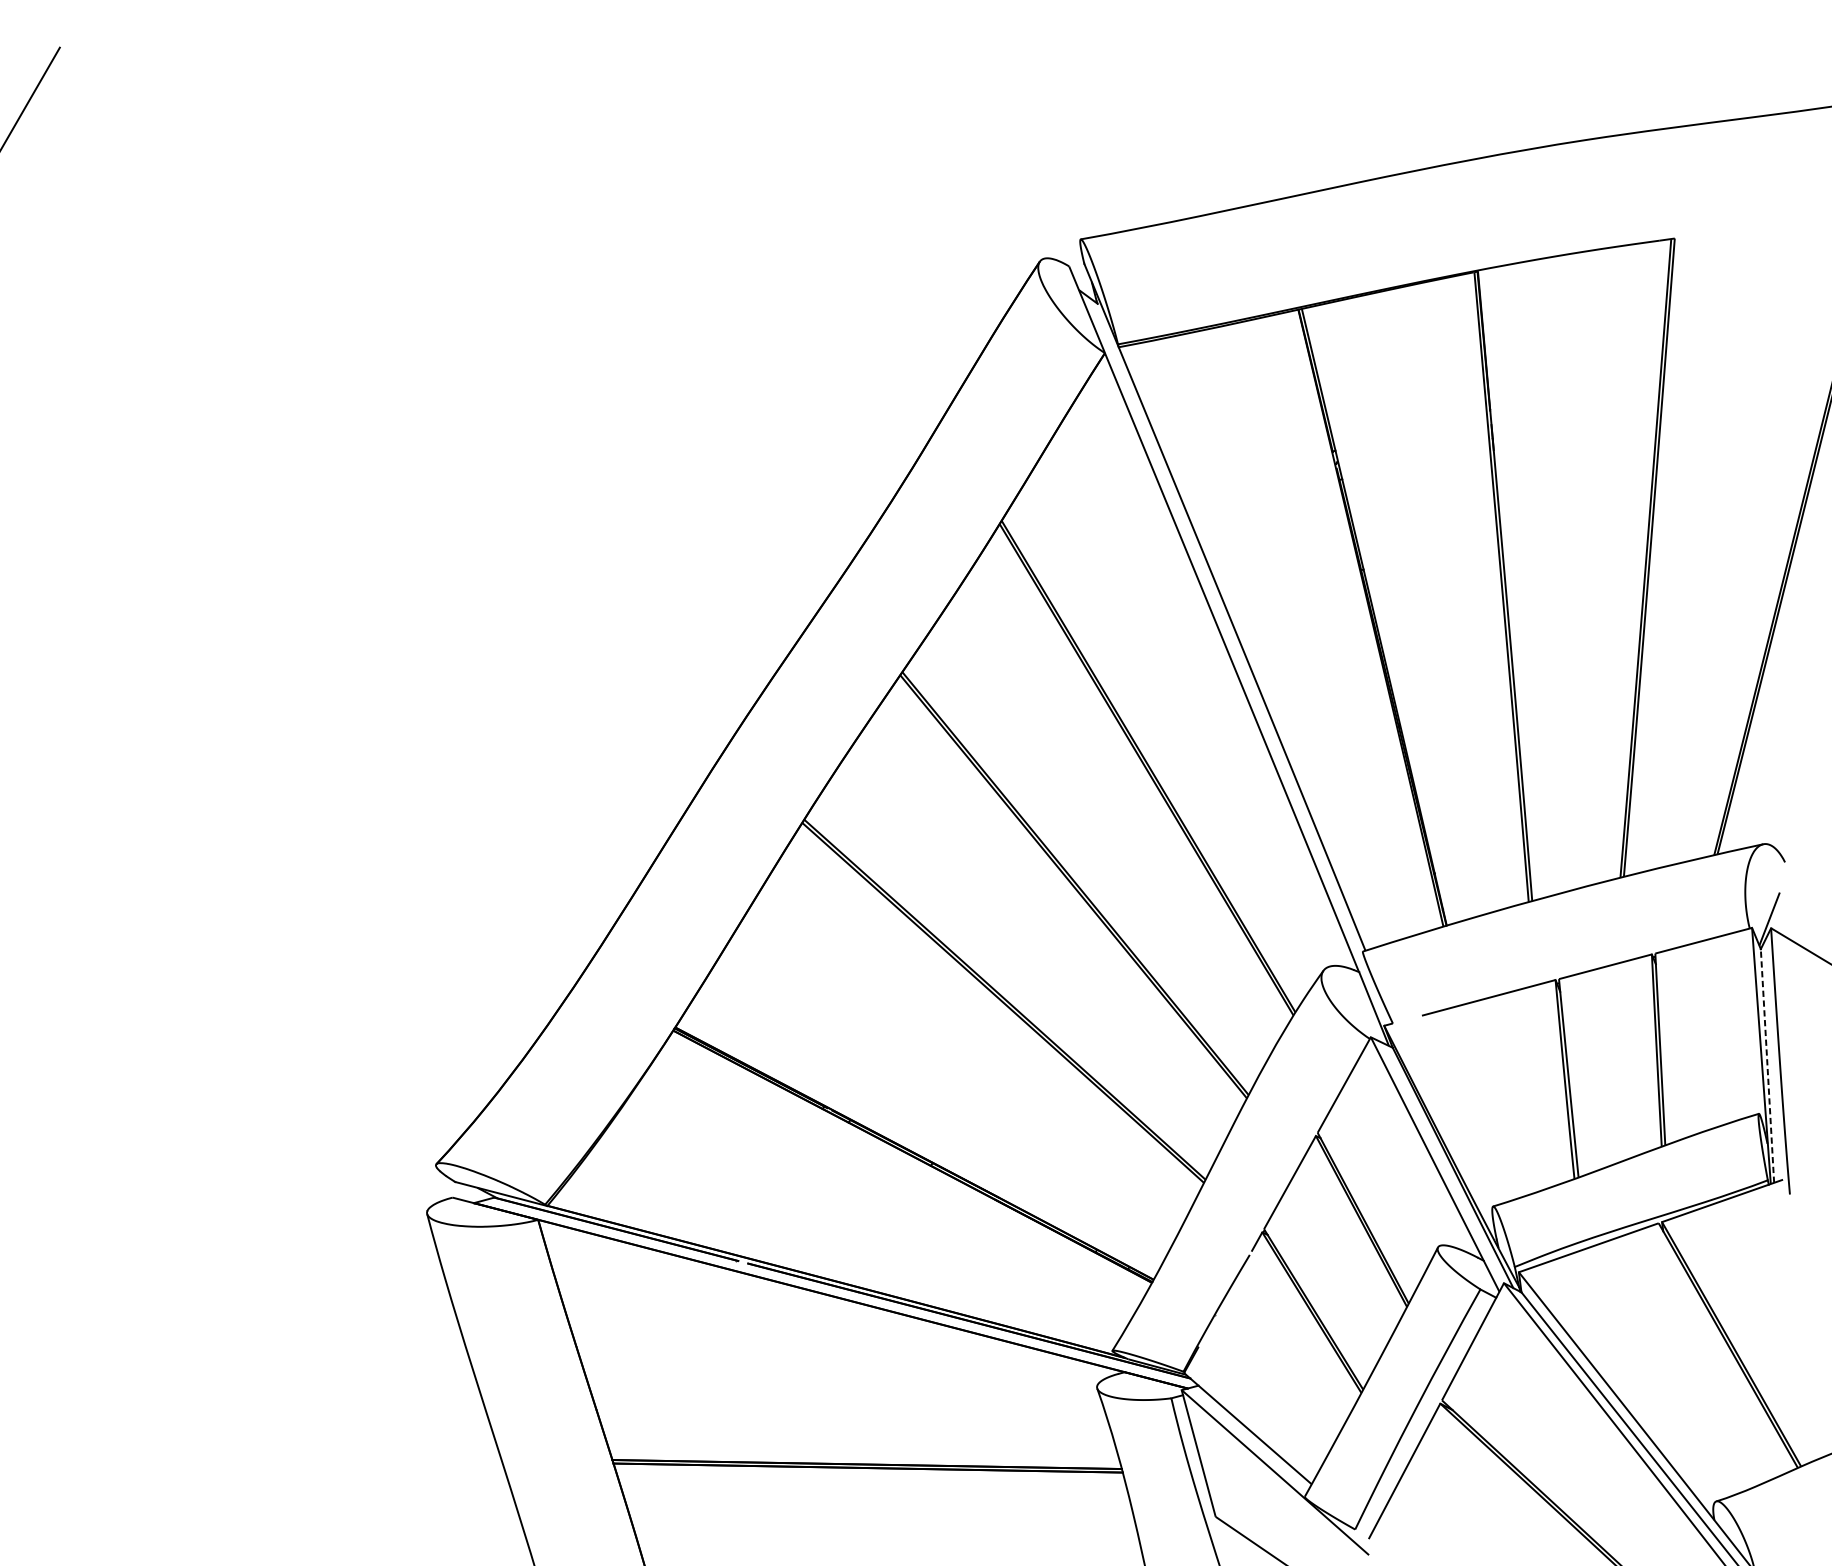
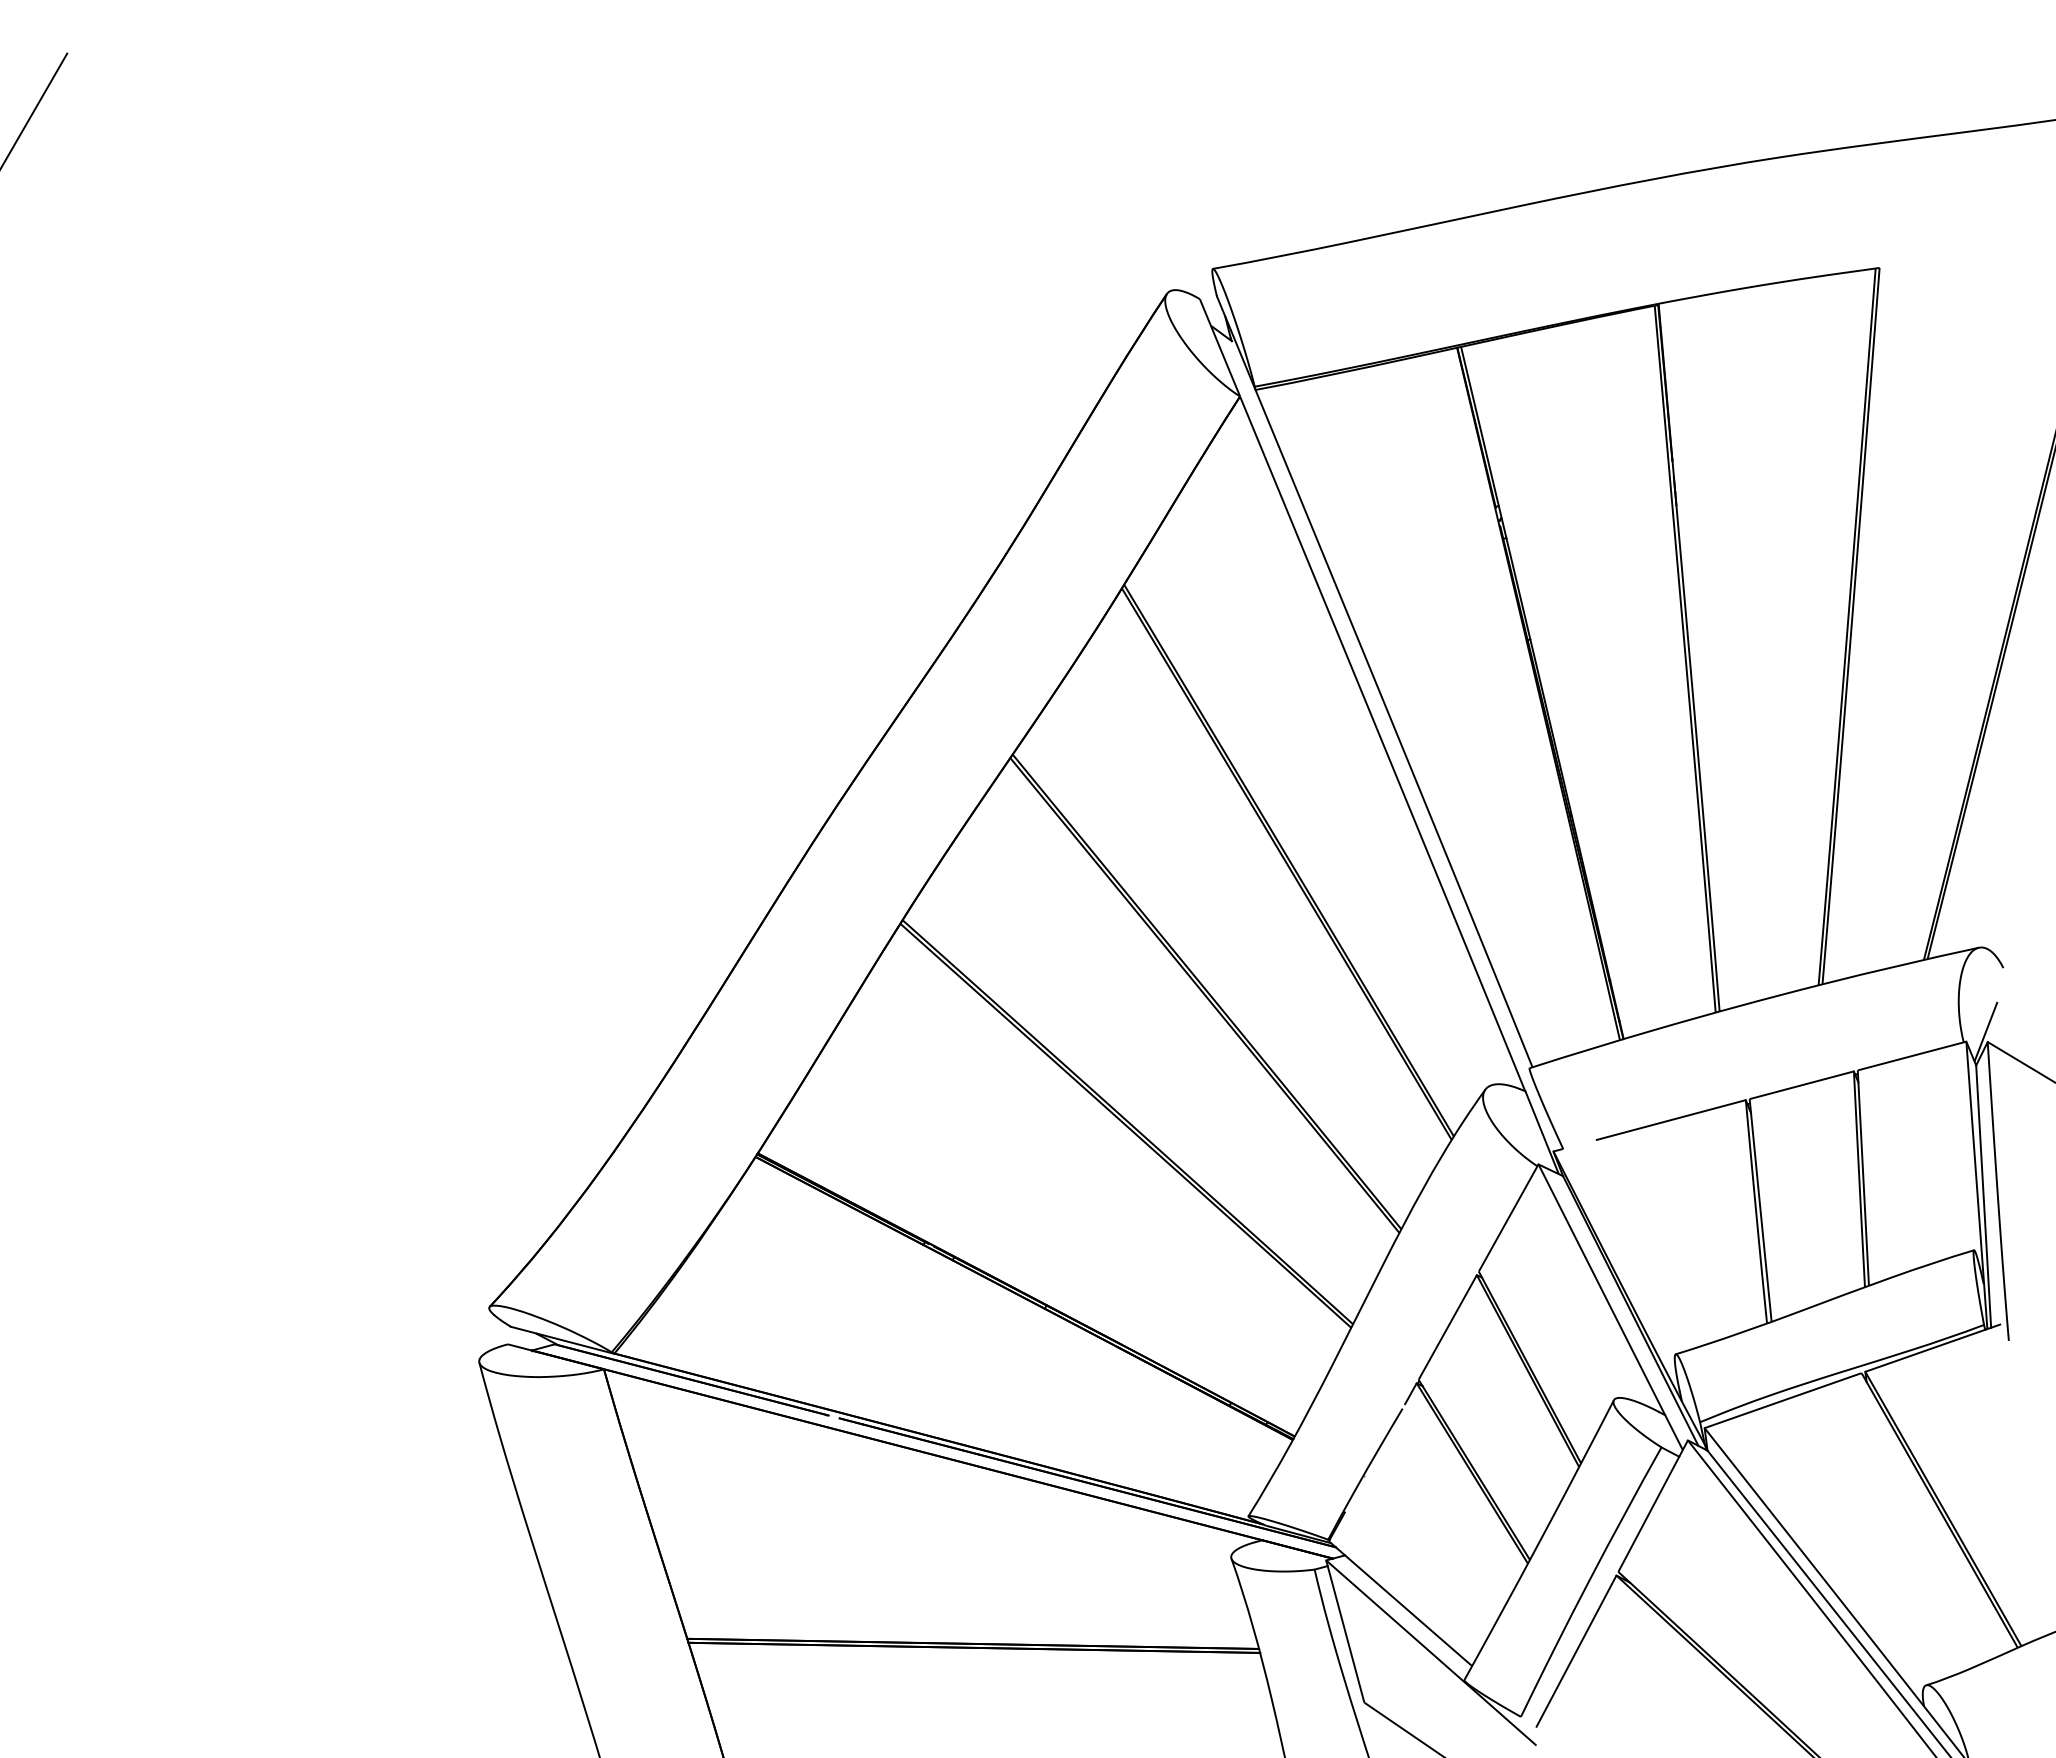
line: (1767, 1065) -> (1983, 1196), dashed -> solid

